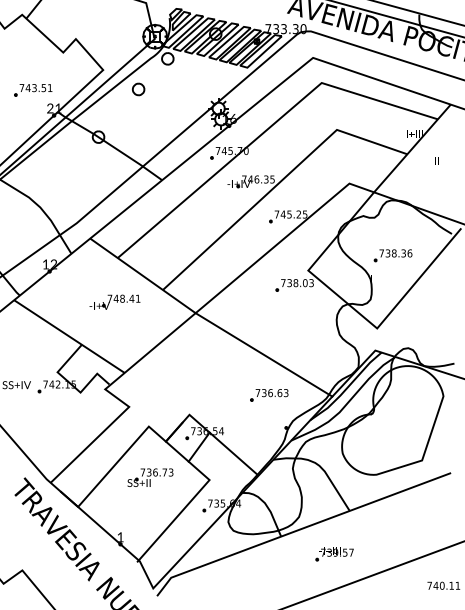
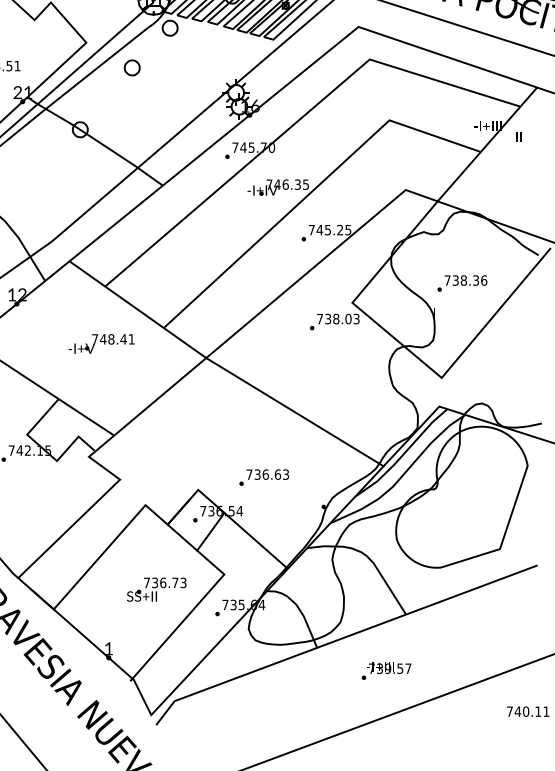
text: (436, 160) -> (518, 136), moved
part: (269, 395) -> (264, 477), moved
part: (150, 477) -> (156, 589), moved

